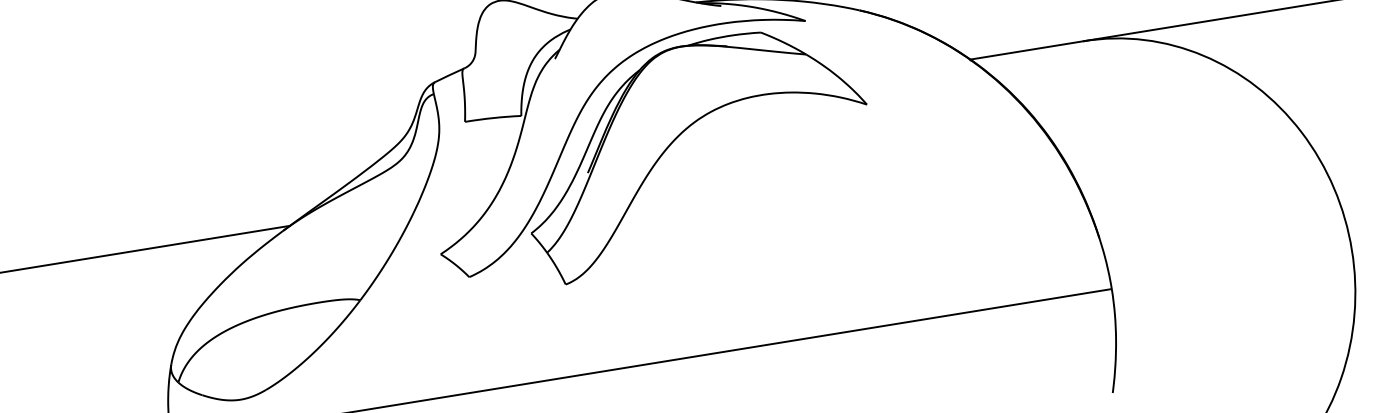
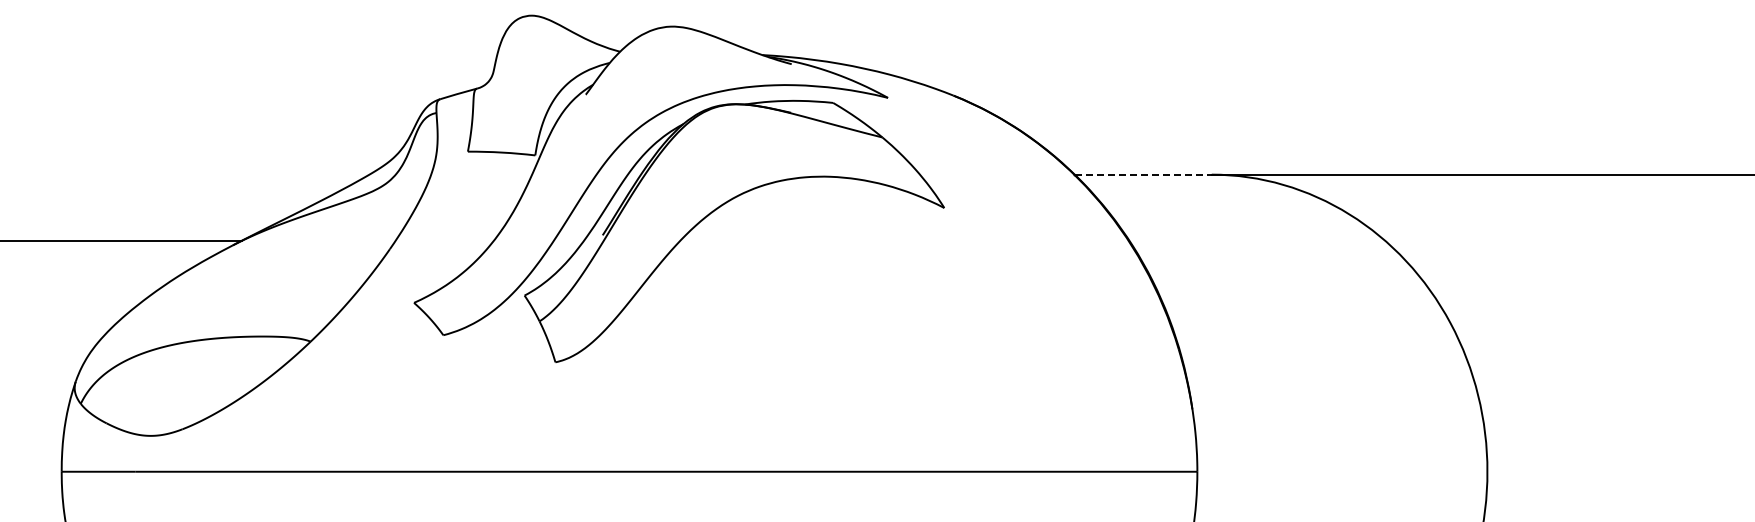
line: (1027, 50) -> (1143, 174), solid -> dashed

